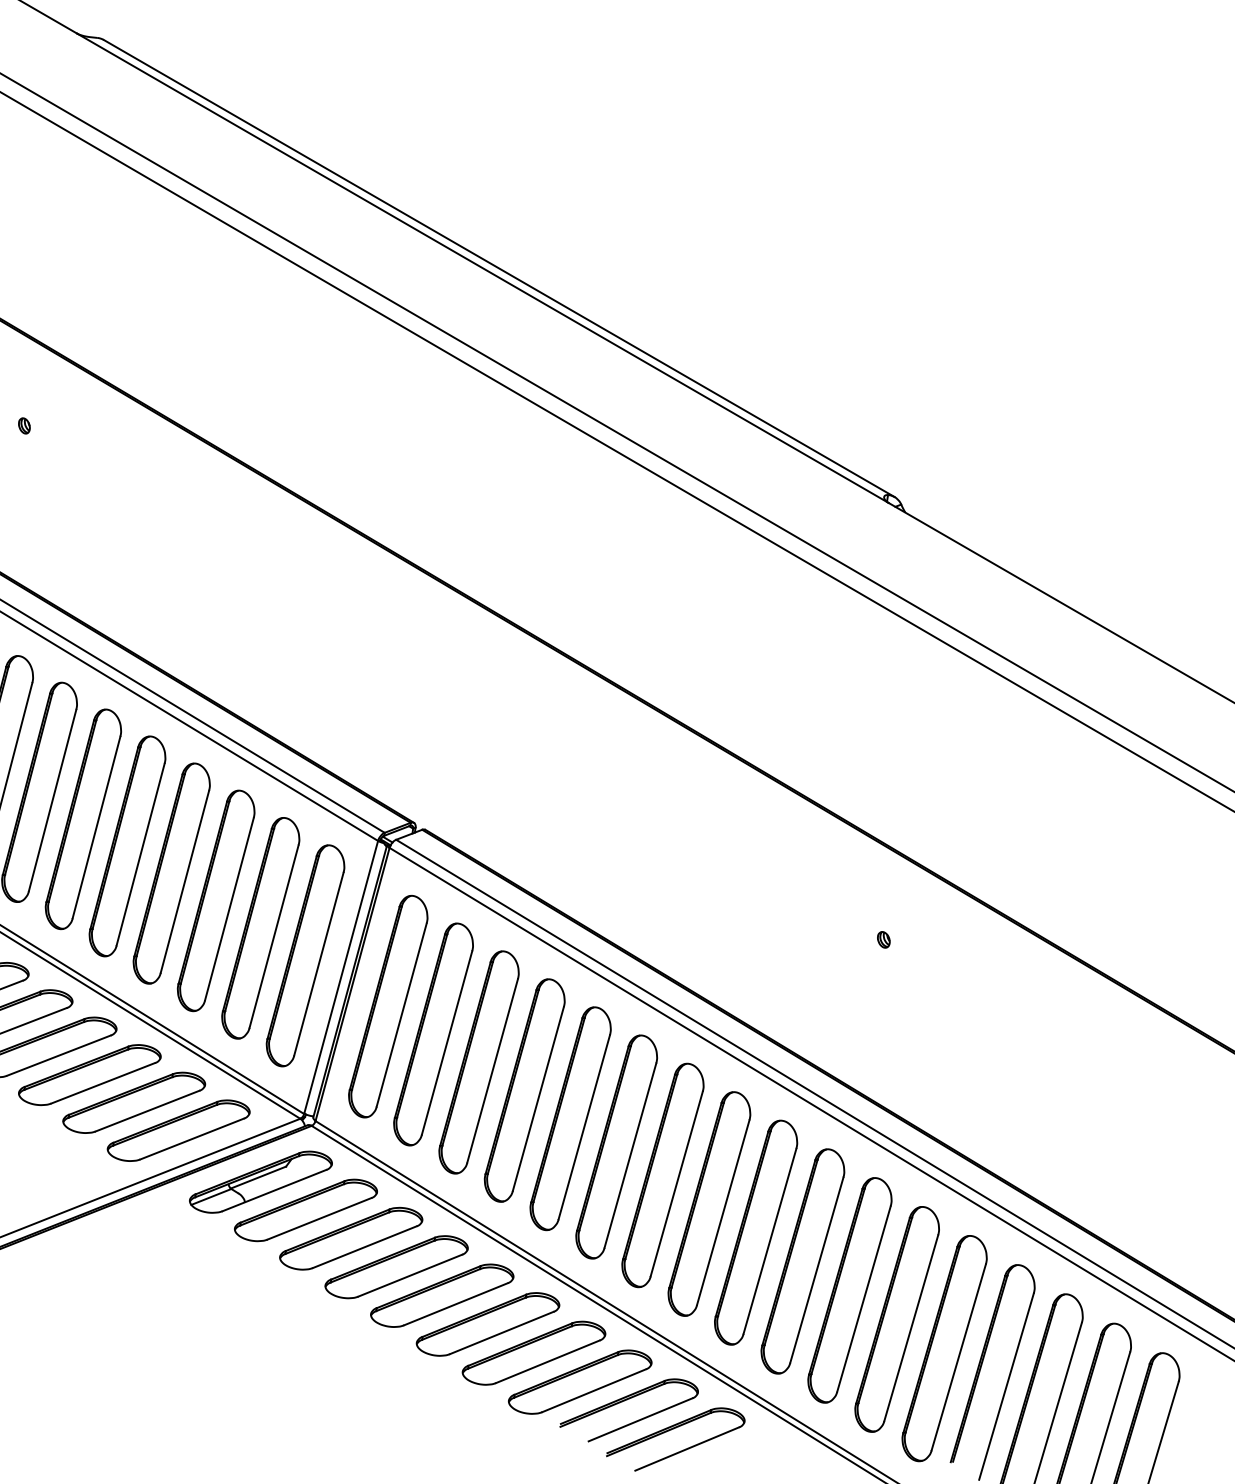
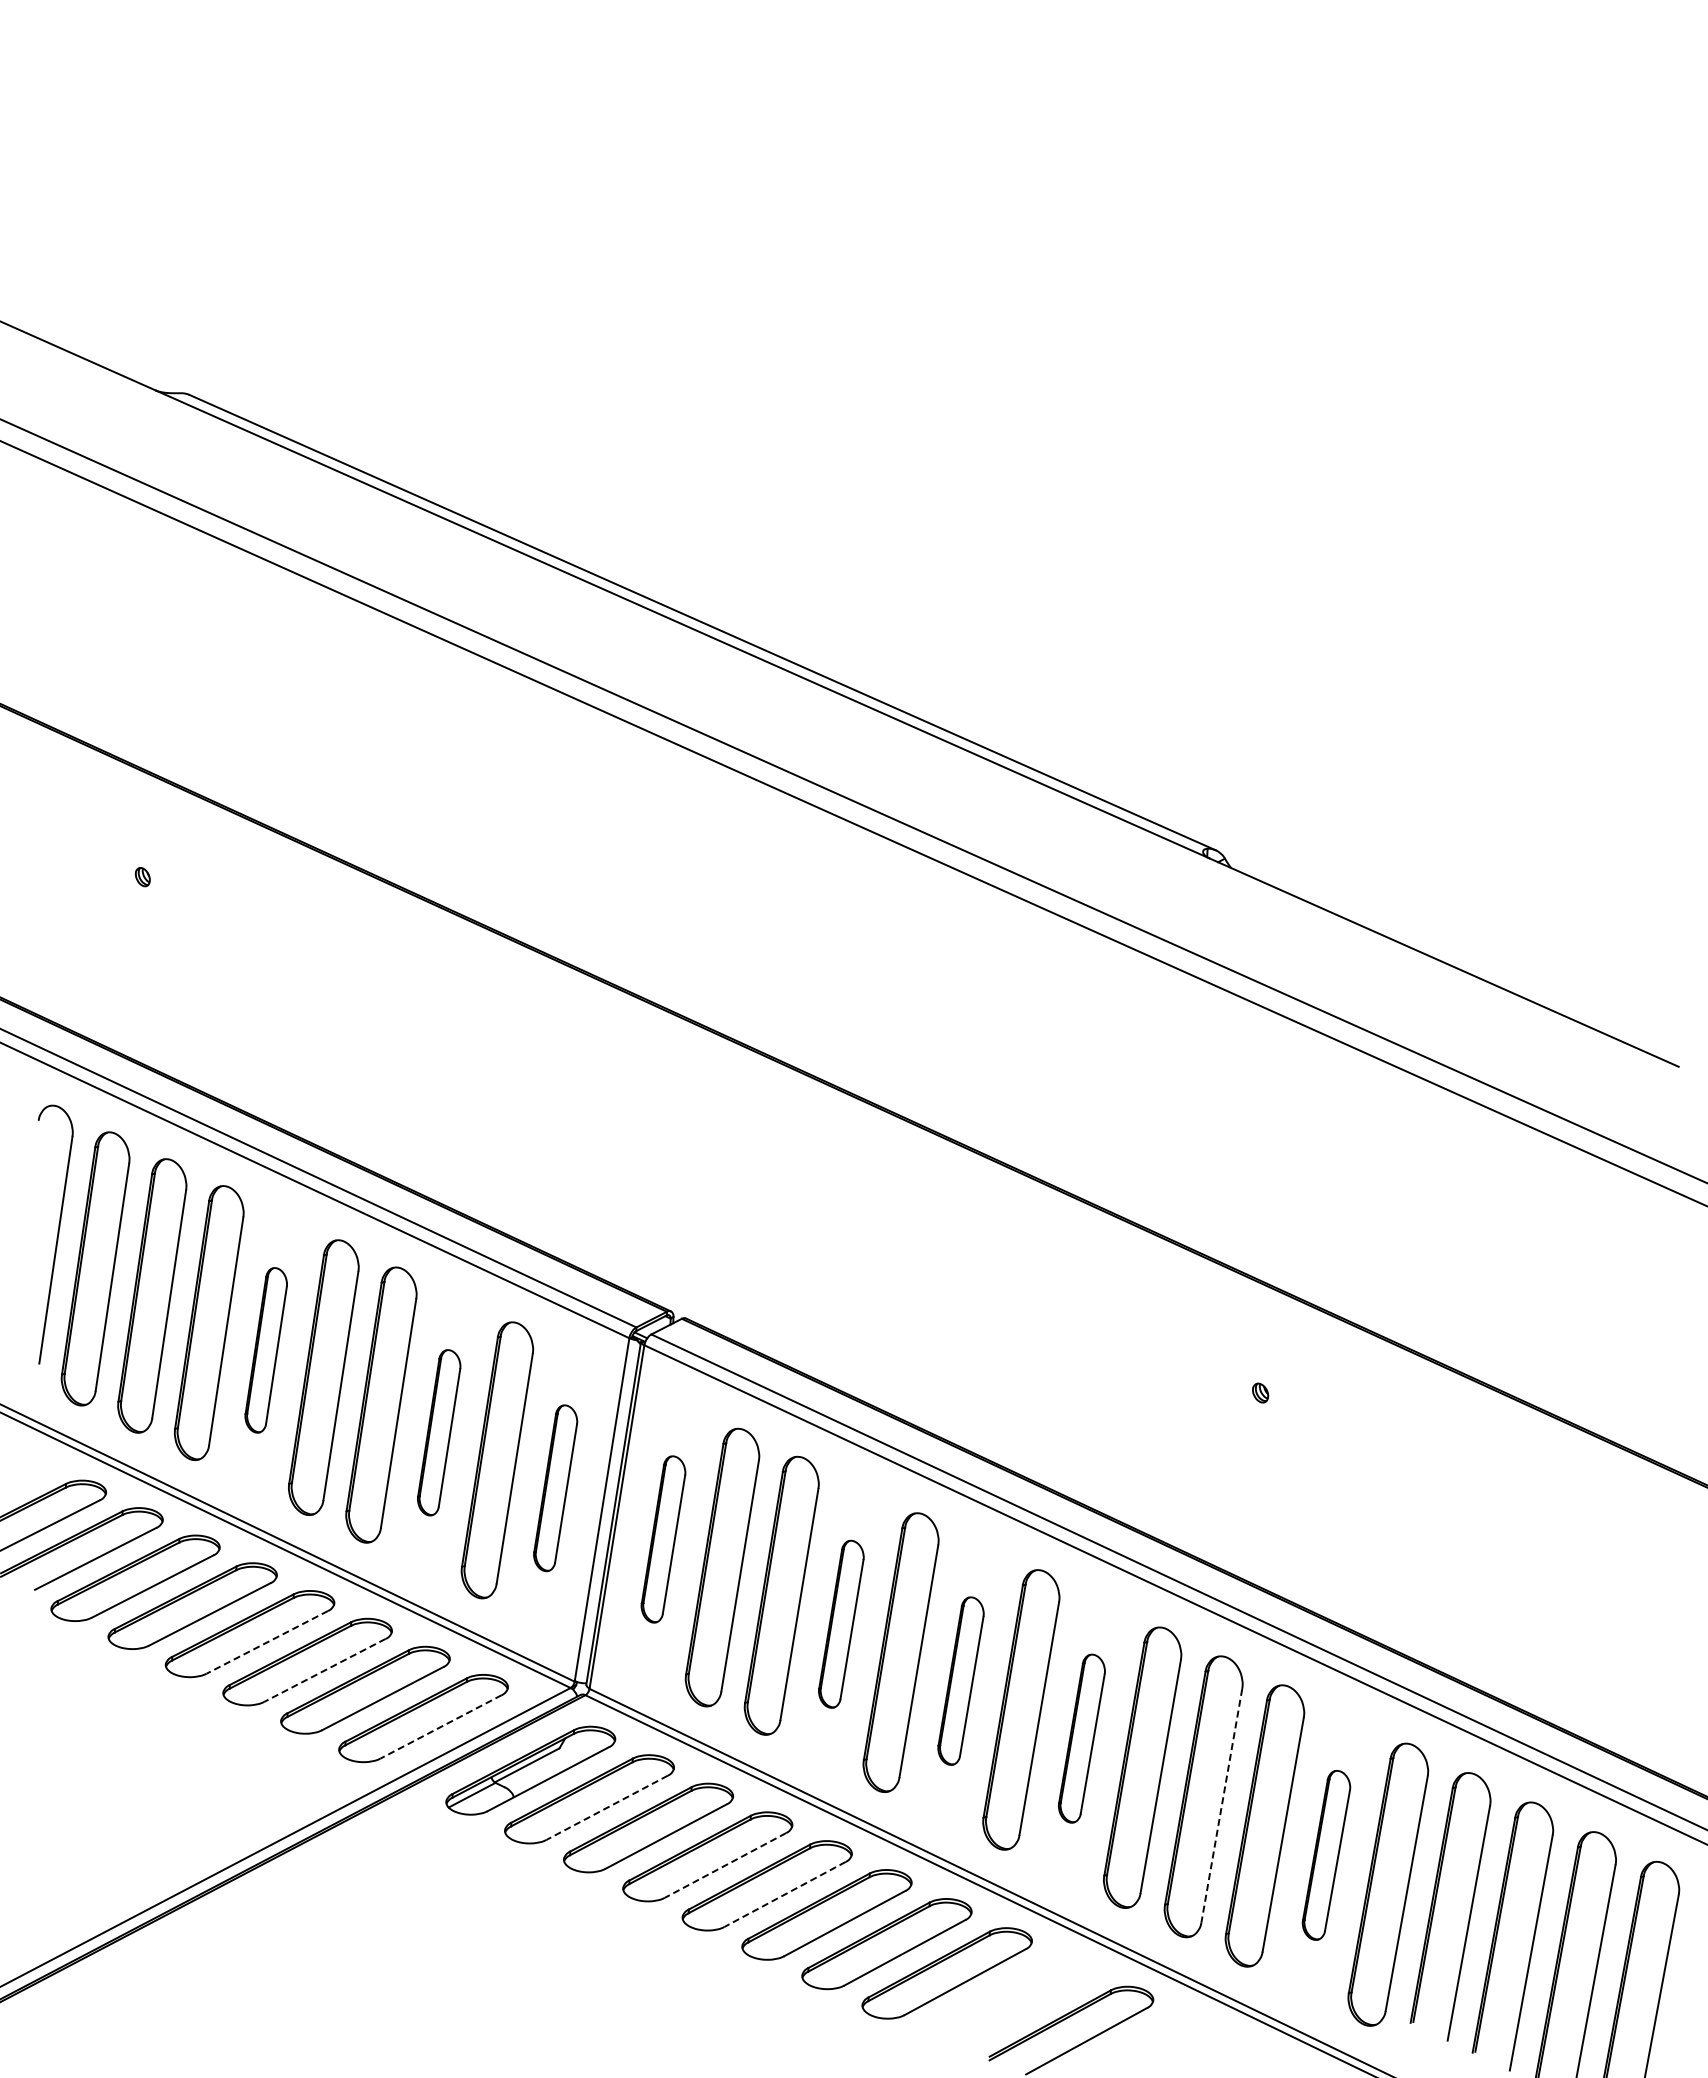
part: (82, 819) -> (265, 1350), size x0.6
part: (215, 900) -> (438, 1432), size x0.6
part: (305, 956) -> (555, 1488), size x0.6
part: (388, 1006) -> (663, 1539), size x0.6
line: (58, 1055) -> (266, 1642), solid -> dashed
line: (102, 1083) -> (324, 1670), solid -> dashed
part: (524, 1090) -> (841, 1624), size x0.6
line: (191, 1139) -> (440, 1727), solid -> dashed
part: (616, 1146) -> (960, 1680), size x0.6
part: (709, 1203) -> (1081, 1738), size x0.6
line: (319, 1218) -> (607, 1807), solid -> dashed
line: (816, 1270) -> (1221, 1806), solid -> dashed
line: (410, 1275) -> (725, 1865), solid -> dashed
line: (456, 1304) -> (785, 1894), solid -> dashed
part: (897, 1319) -> (1326, 1855), size x0.6
part: (624, 1401) -> (1003, 1991), removed

